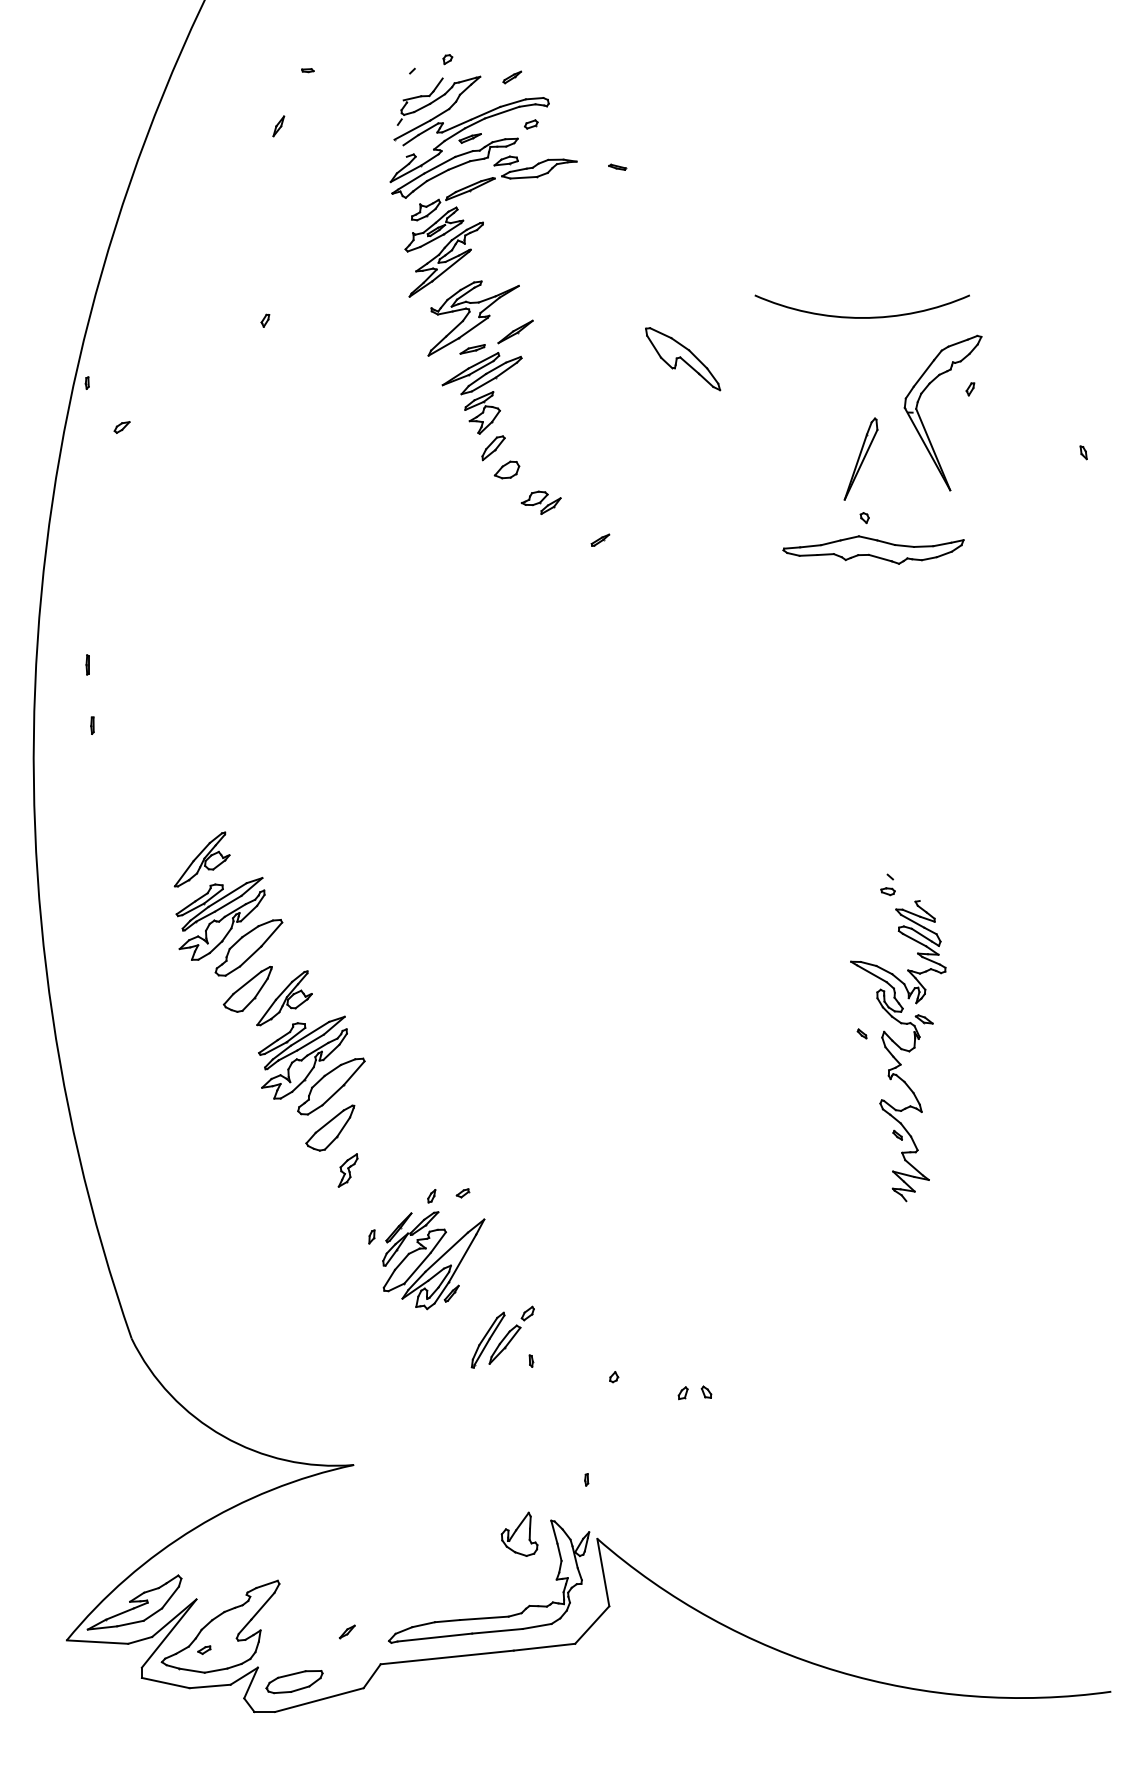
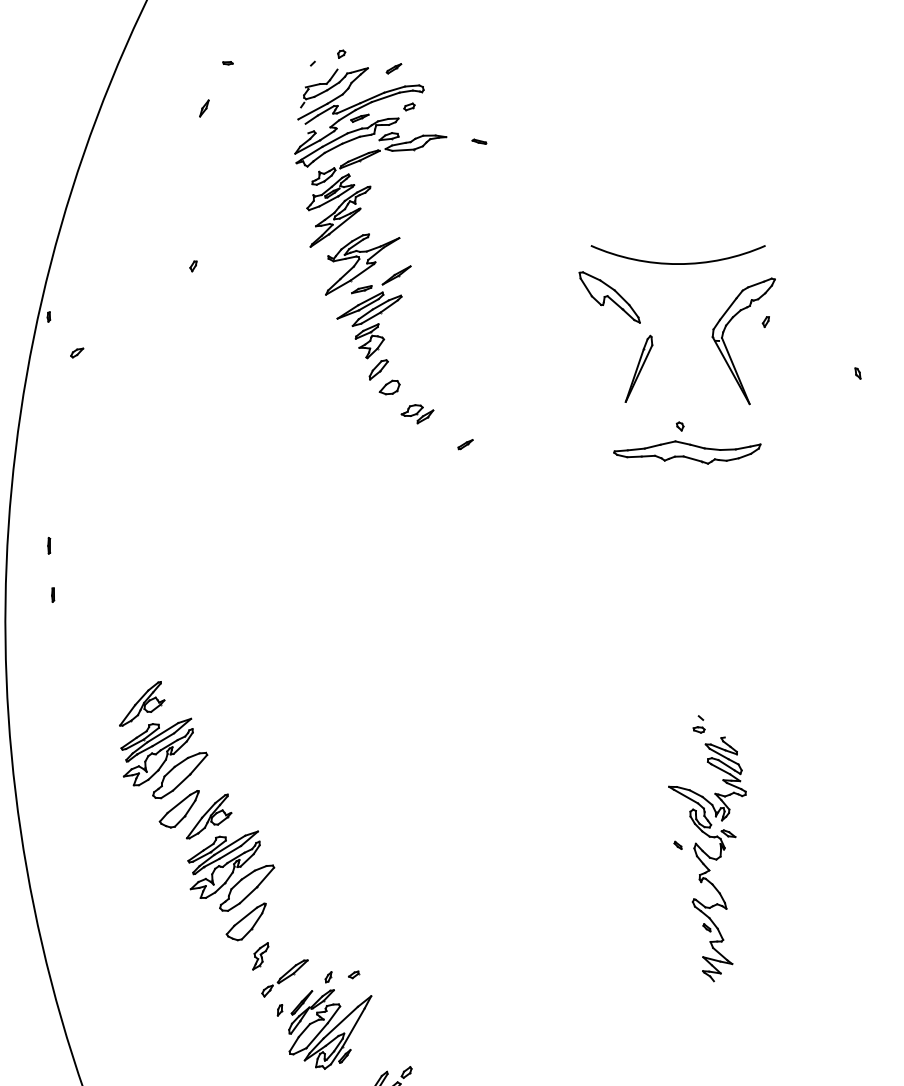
part: (683, 359) -> (610, 297), moved
part: (860, 458) -> (638, 368), moved
part: (377, 1197) -> (284, 978), added

